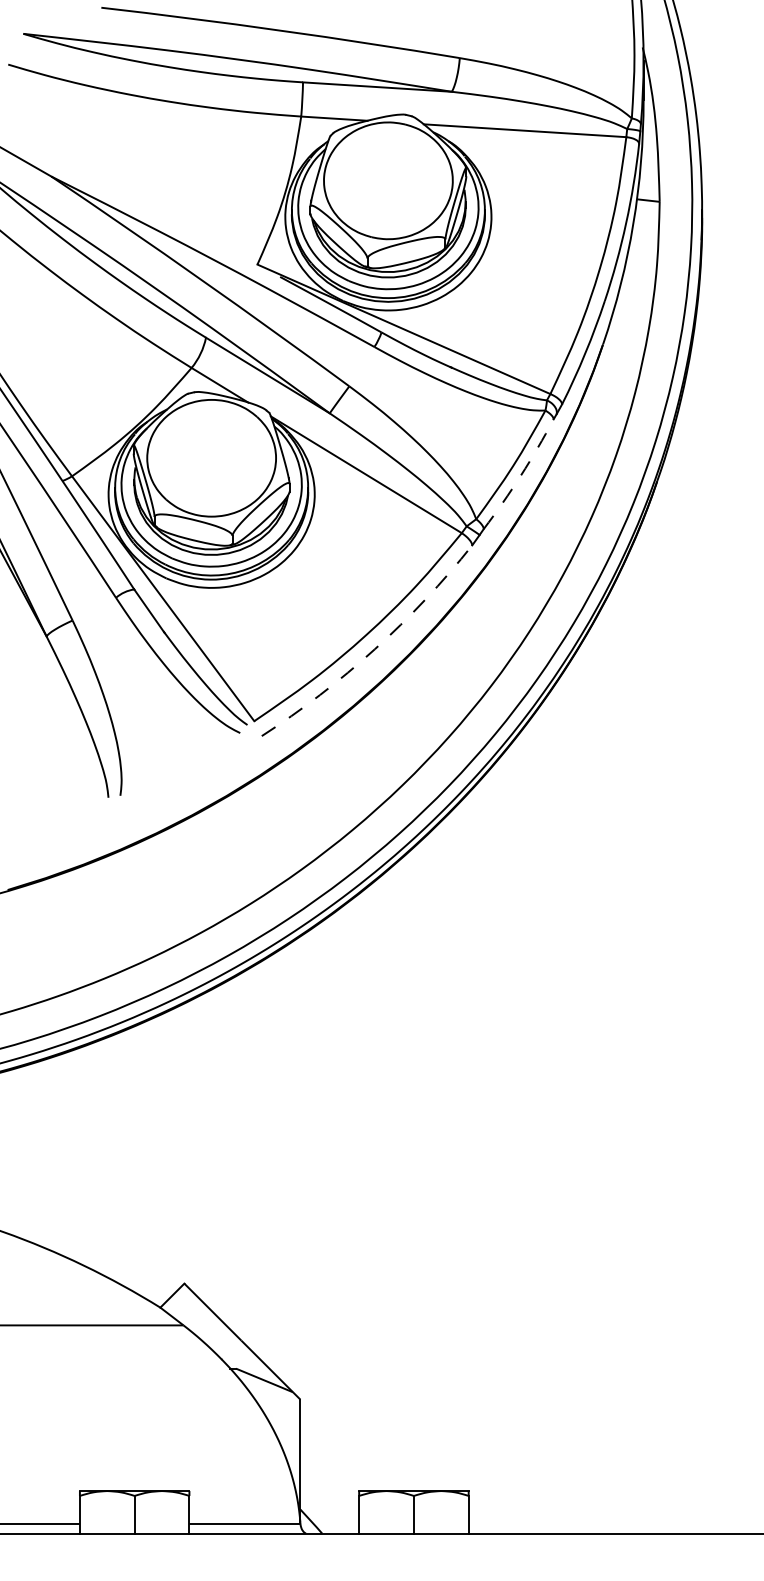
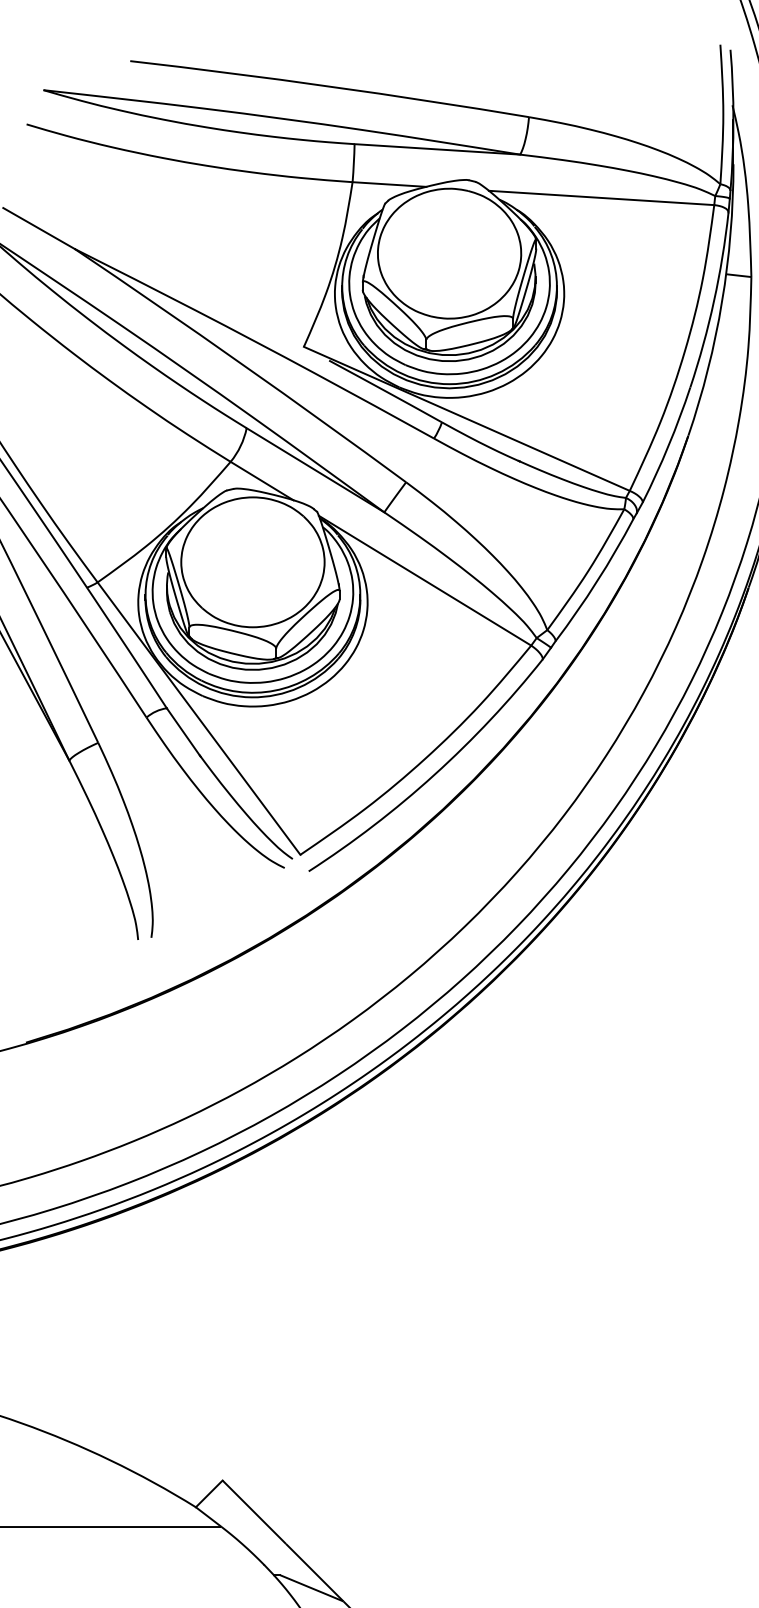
arc: (520, 475) -> (596, 581), dashed -> solid
arc: (374, 649) -> (434, 775), dashed -> solid

